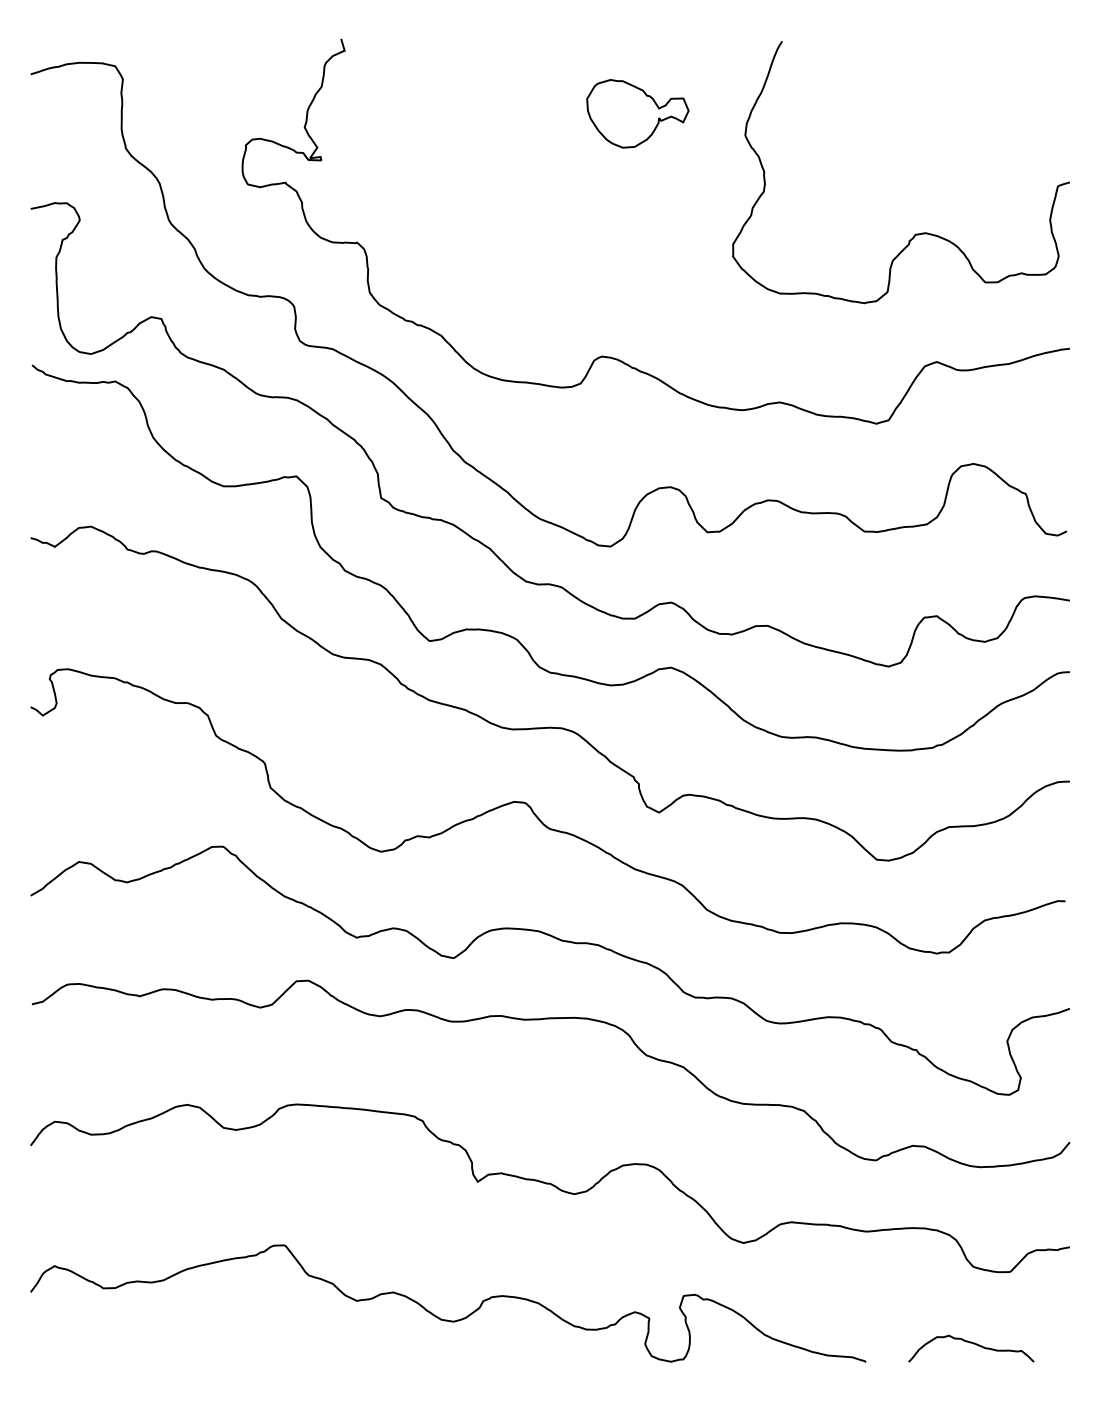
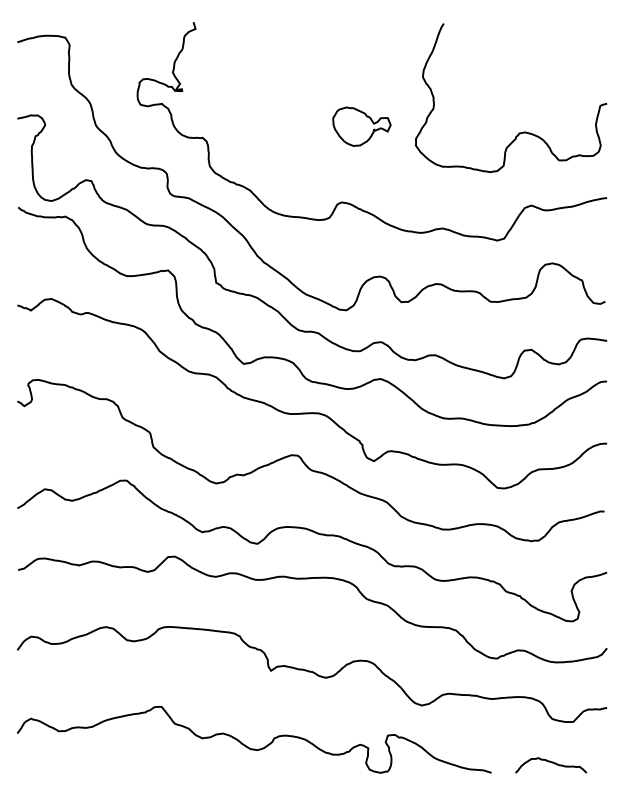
part: (637, 113) -> (361, 126), moved

